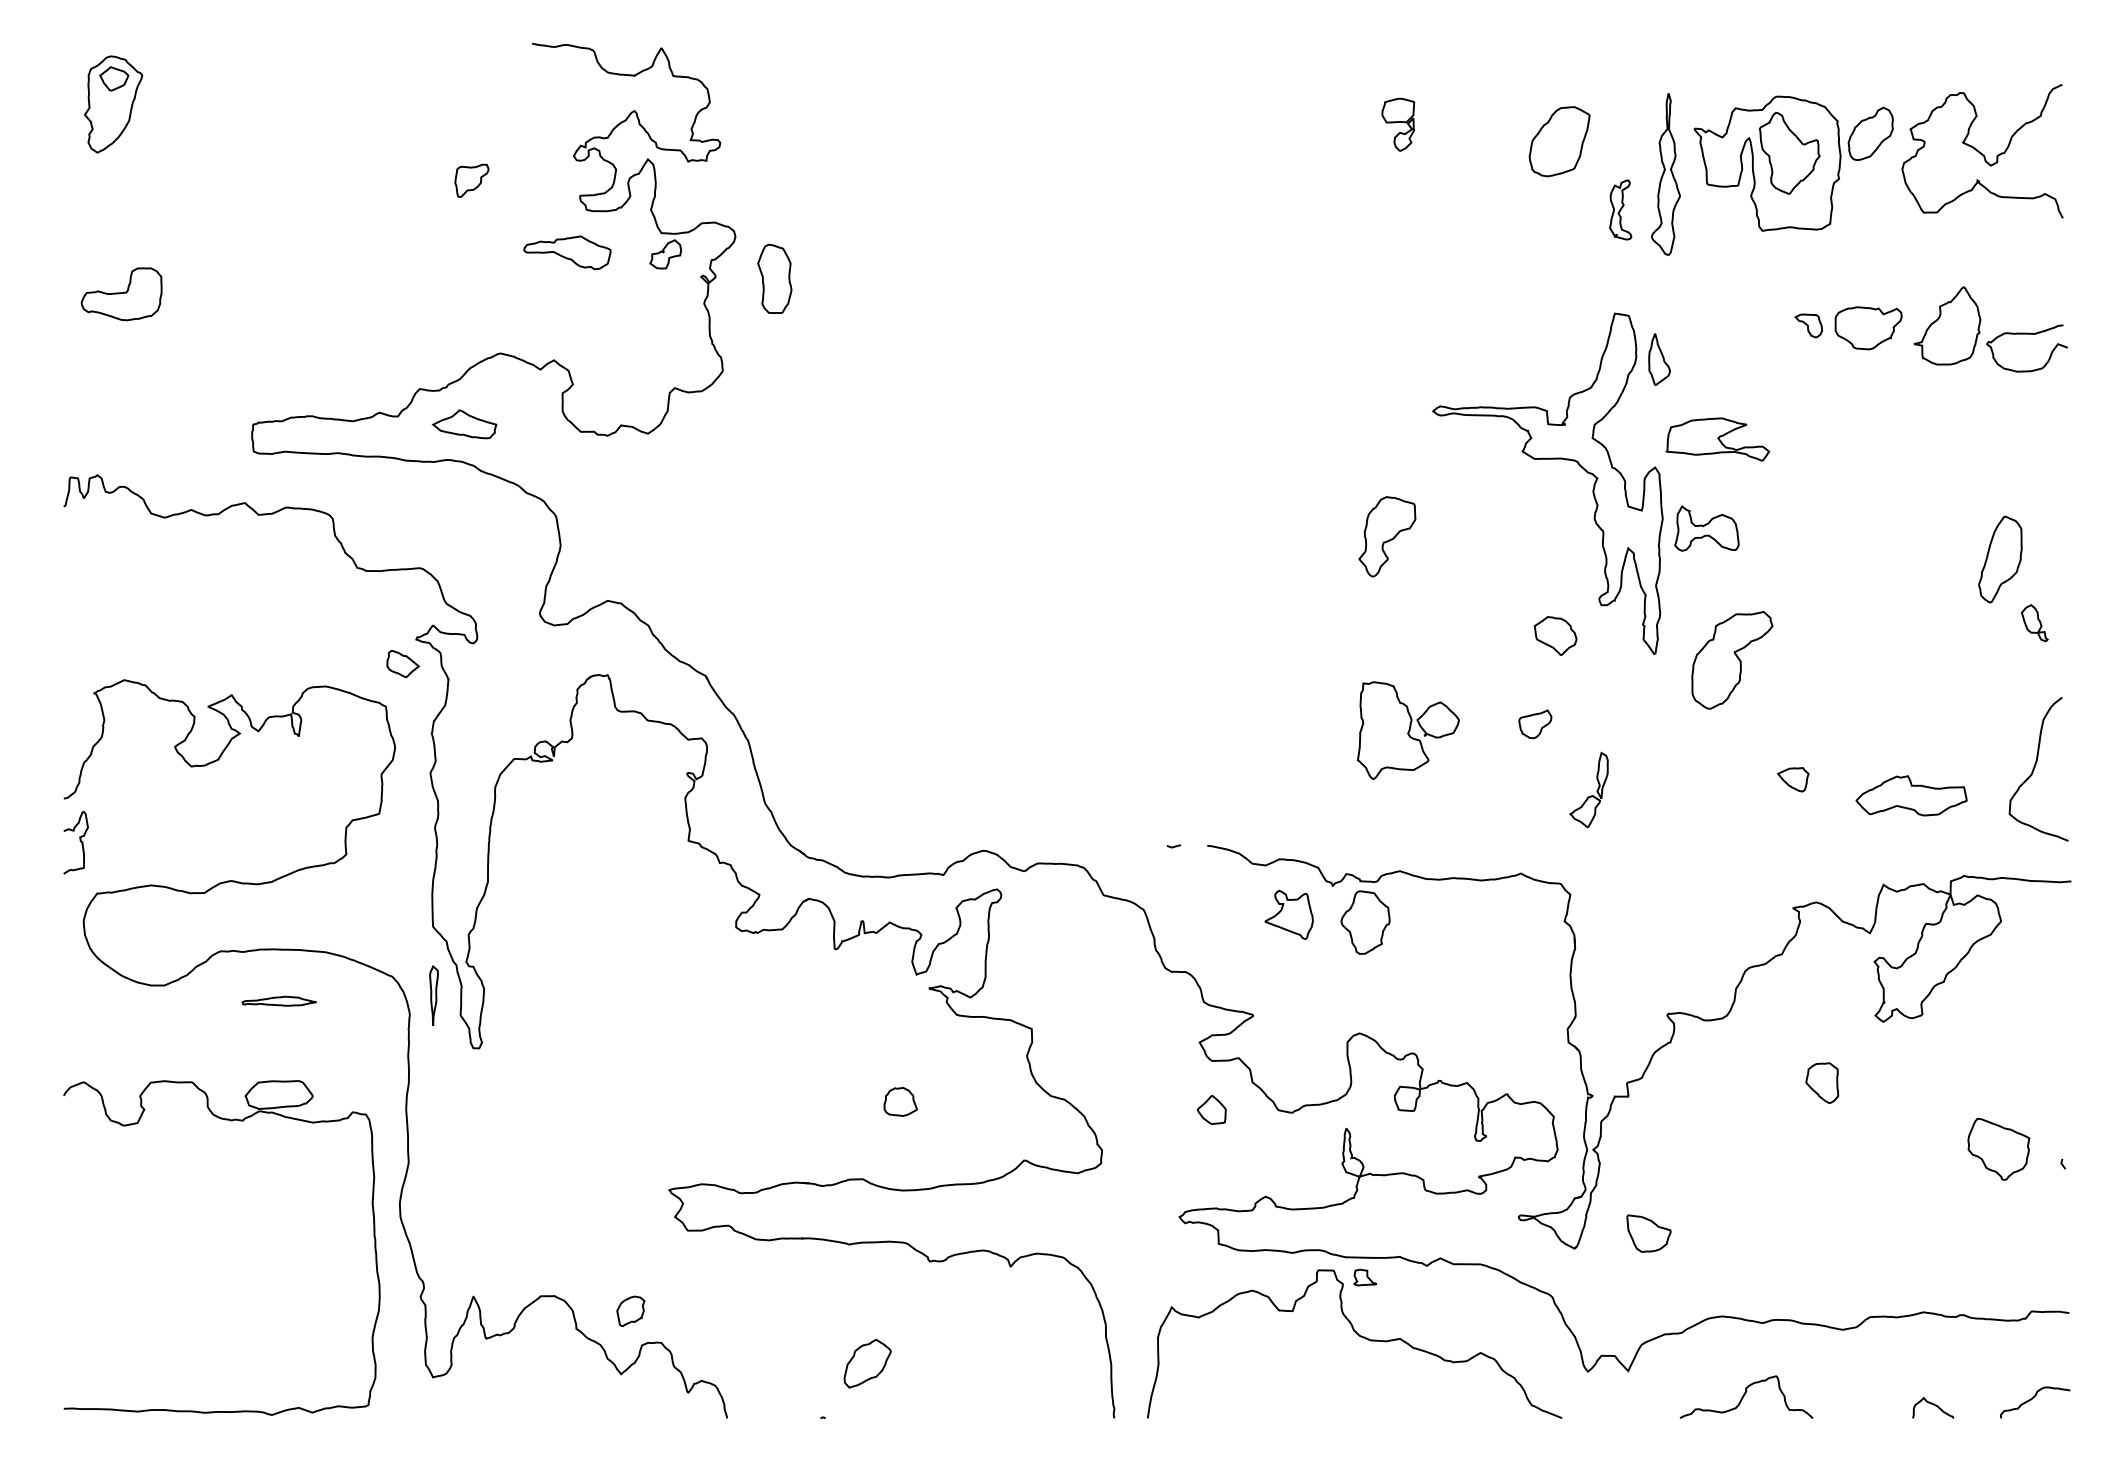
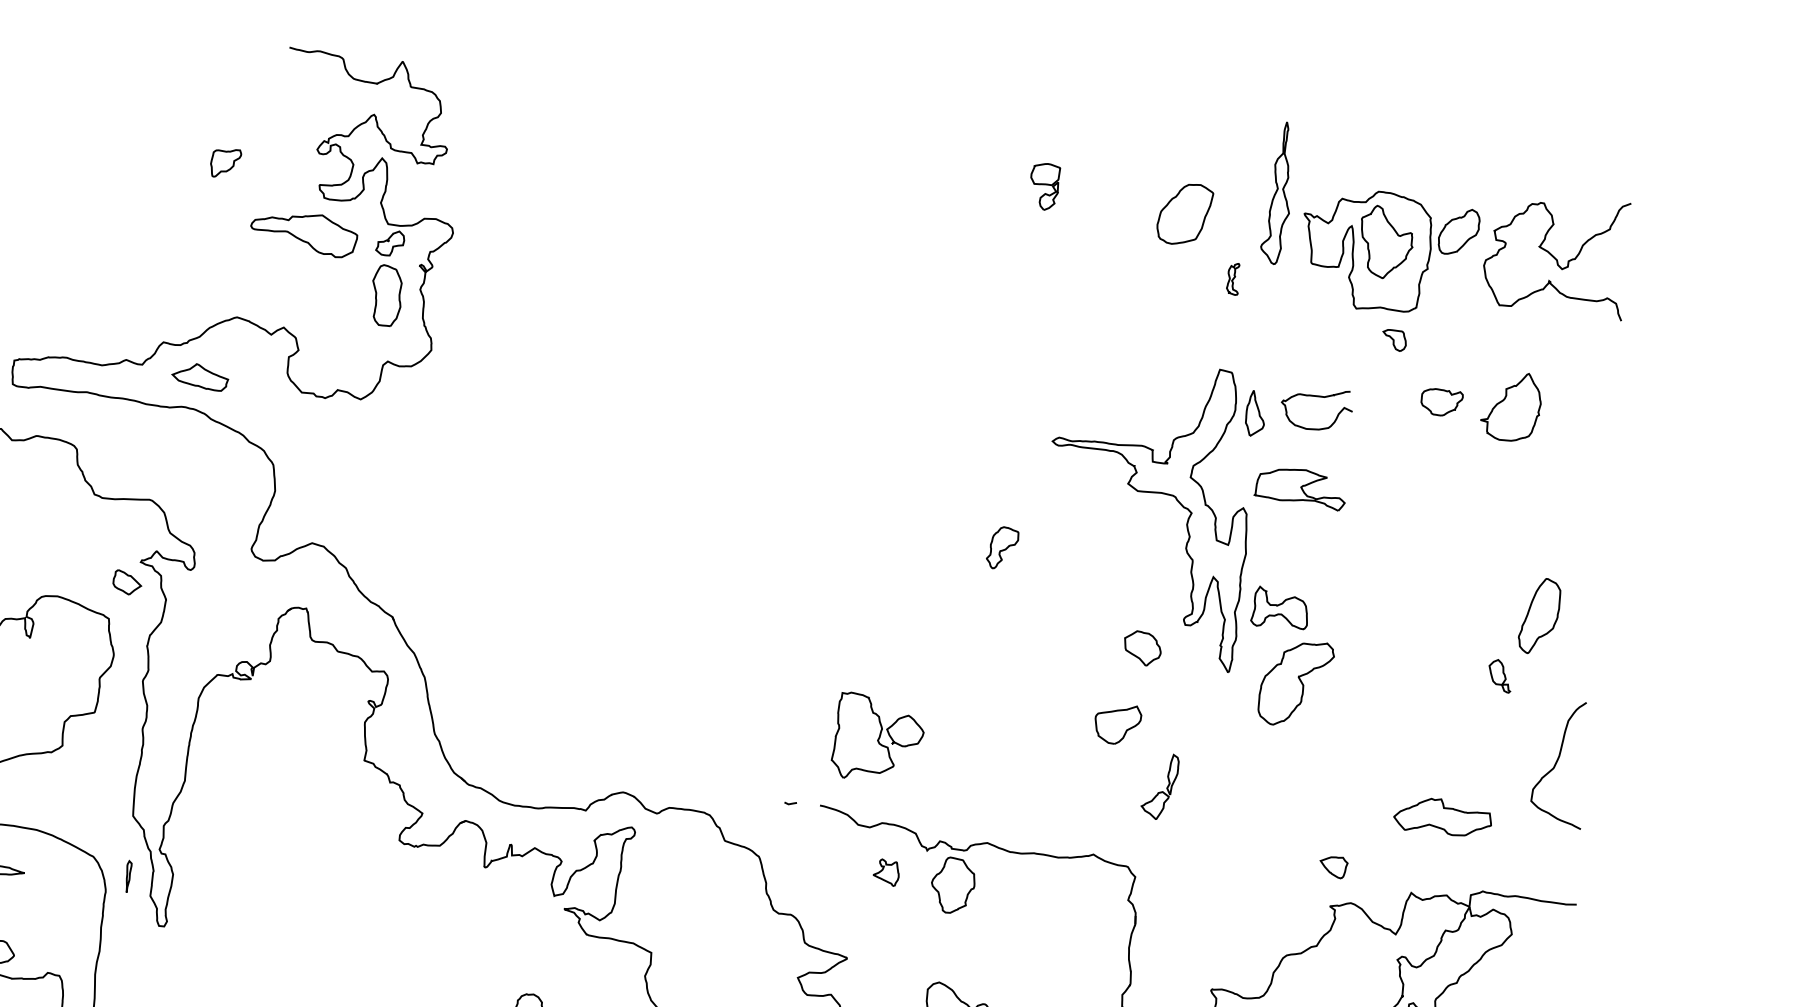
part: (1665, 174) -> (1277, 193), moved
part: (1620, 209) -> (1233, 278), size x0.6
part: (567, 252) -> (304, 233), size x1.4
part: (774, 278) -> (386, 295), moved
part: (1808, 325) -> (1394, 340), moved
part: (1868, 328) -> (1441, 402), size x0.7
curve: (2026, 334) -> (1317, 396), moved
part: (1706, 528) -> (1279, 608), moved
part: (1387, 536) -> (1002, 547), size x0.6
part: (2034, 622) -> (1499, 675), moved
part: (1535, 724) -> (1118, 724), size x1.6
part: (1408, 730) -> (878, 737), moved
curve: (2035, 767) -> (1557, 762), moved
part: (1792, 779) -> (1333, 867), moved
part: (1288, 914) -> (885, 872), size x0.6
part: (433, 995) -> (128, 876), size x0.6

